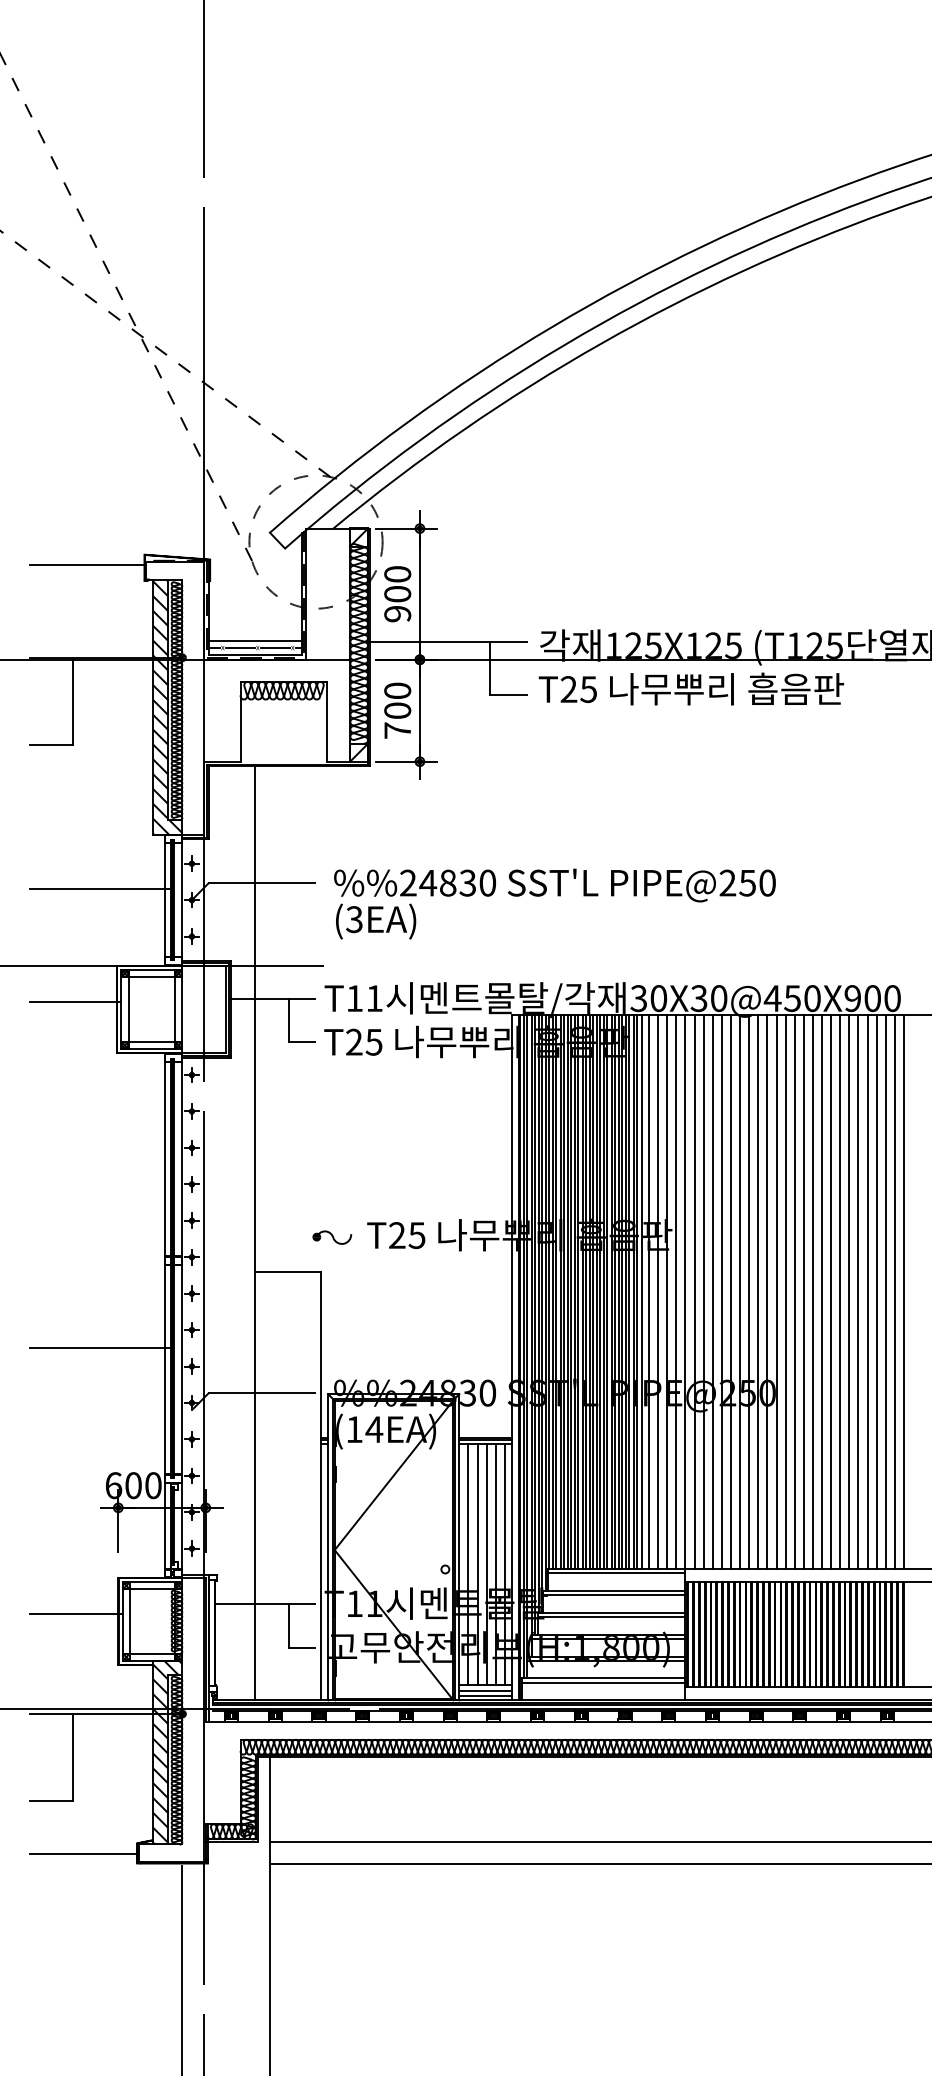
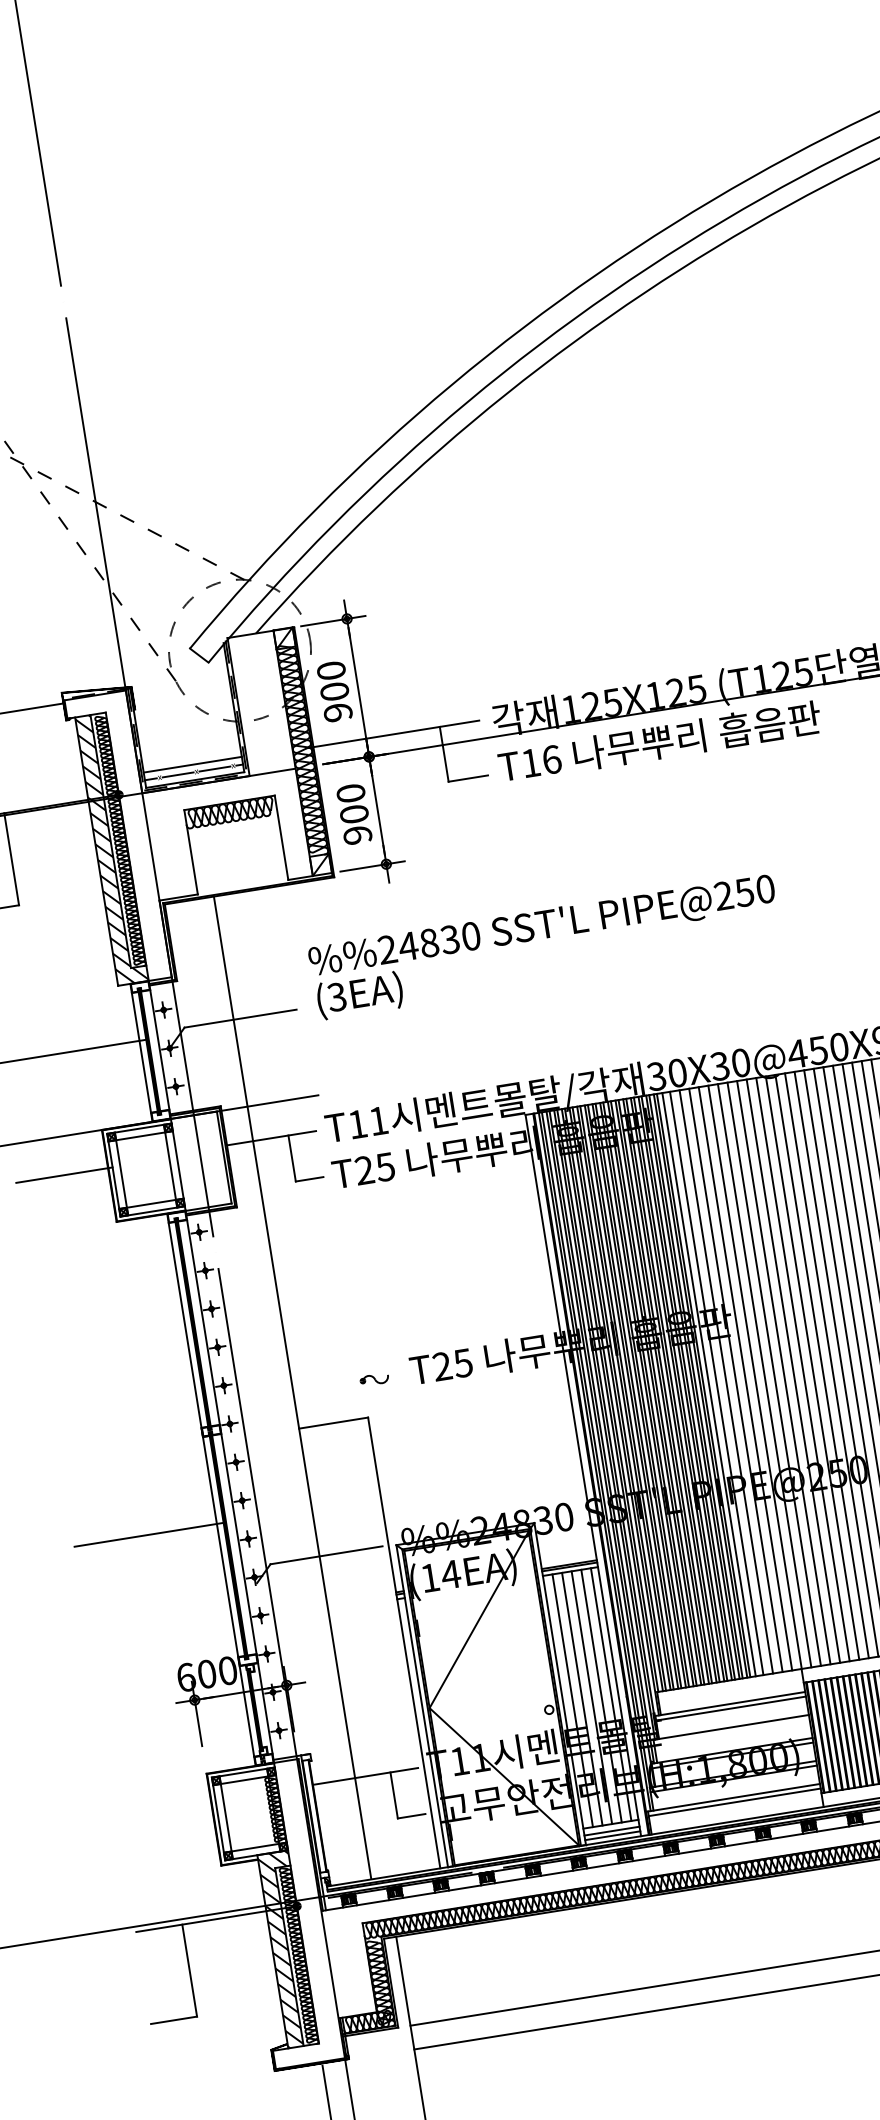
text: (578, 689) -> (541, 761), T25 -> T16
text: (397, 730) -> (357, 835), 700 -> 900
text: (554, 903) -> (544, 946), moved
part: (332, 1237) -> (374, 1379), size x0.7
line: (616, 1573) -> (730, 1685), removed
line: (75, 1613) -> (167, 1818), removed
line: (611, 1617) -> (732, 1732), removed
line: (83, 1853) -> (216, 2069), removed

